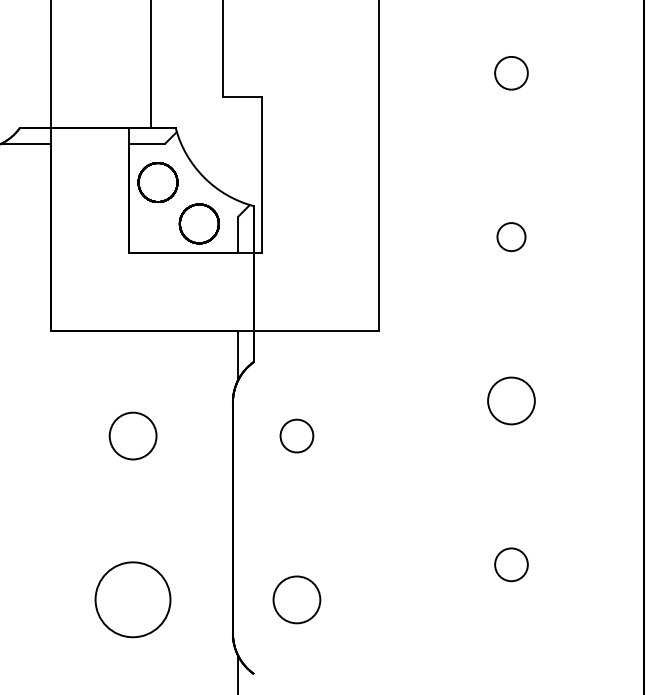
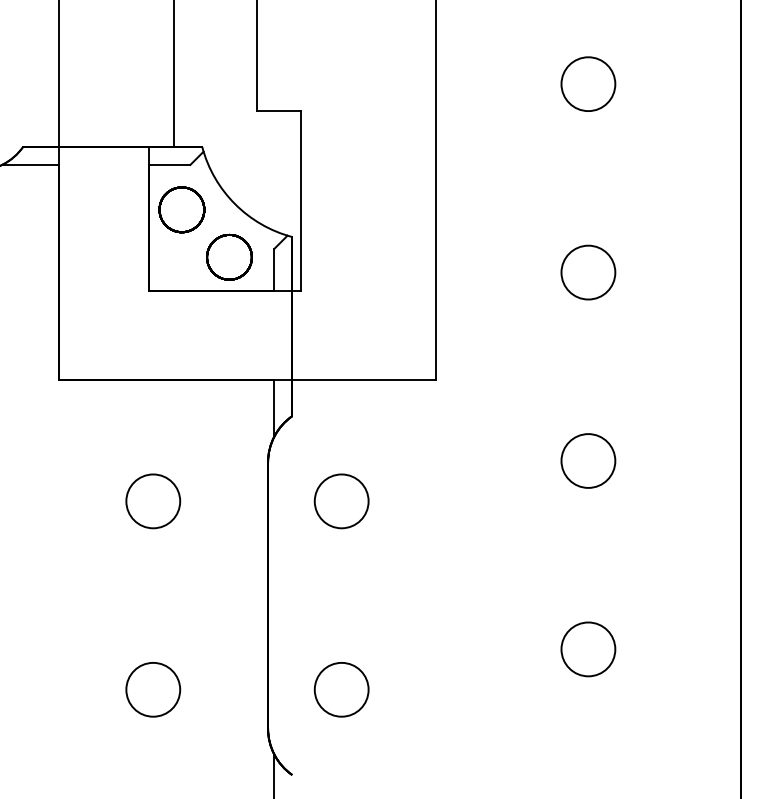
circle: (511, 72) -> (588, 83), size x1.43
circle: (511, 237) -> (588, 272), size x1.67
circle: (296, 436) -> (341, 501), size x1.43
circle: (511, 564) -> (588, 649), size x1.43
circle: (133, 599) -> (153, 689), size x0.62

